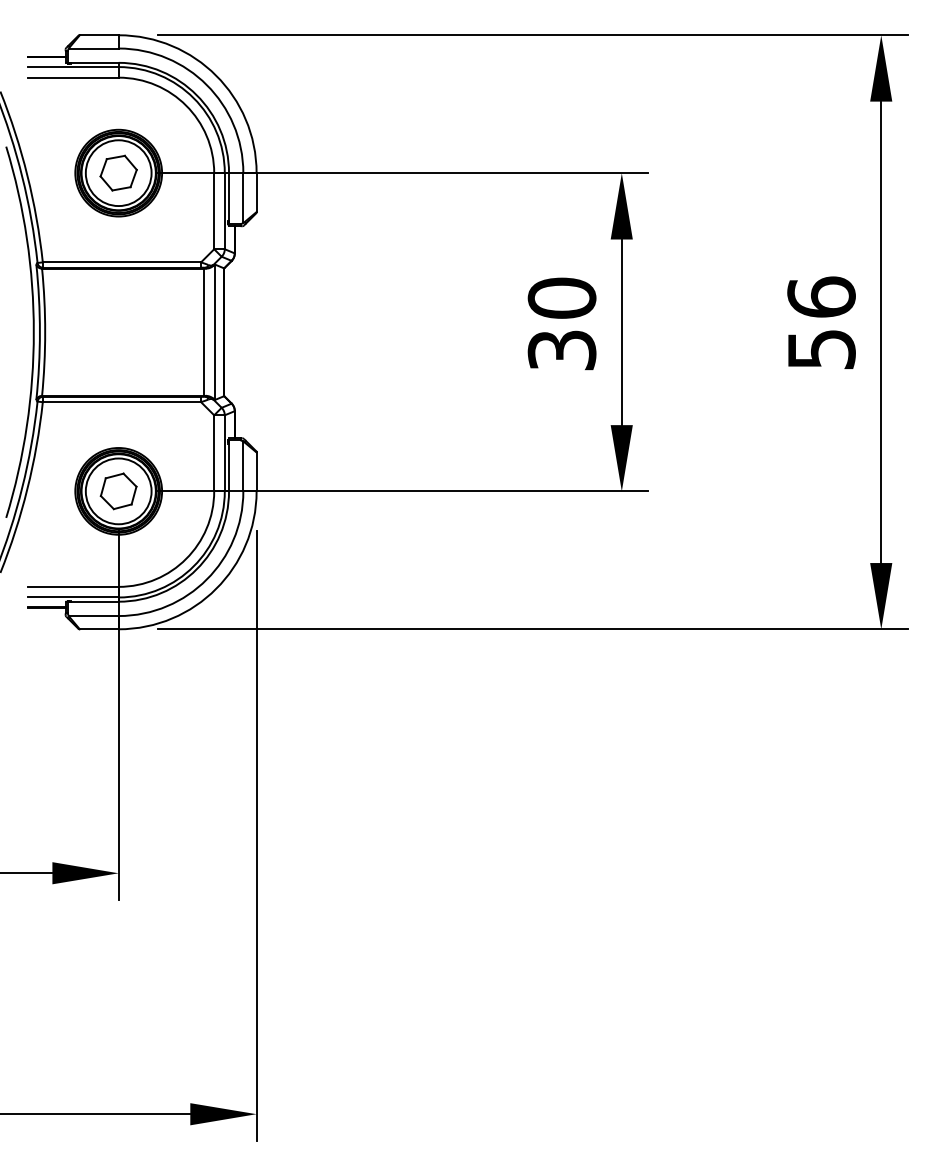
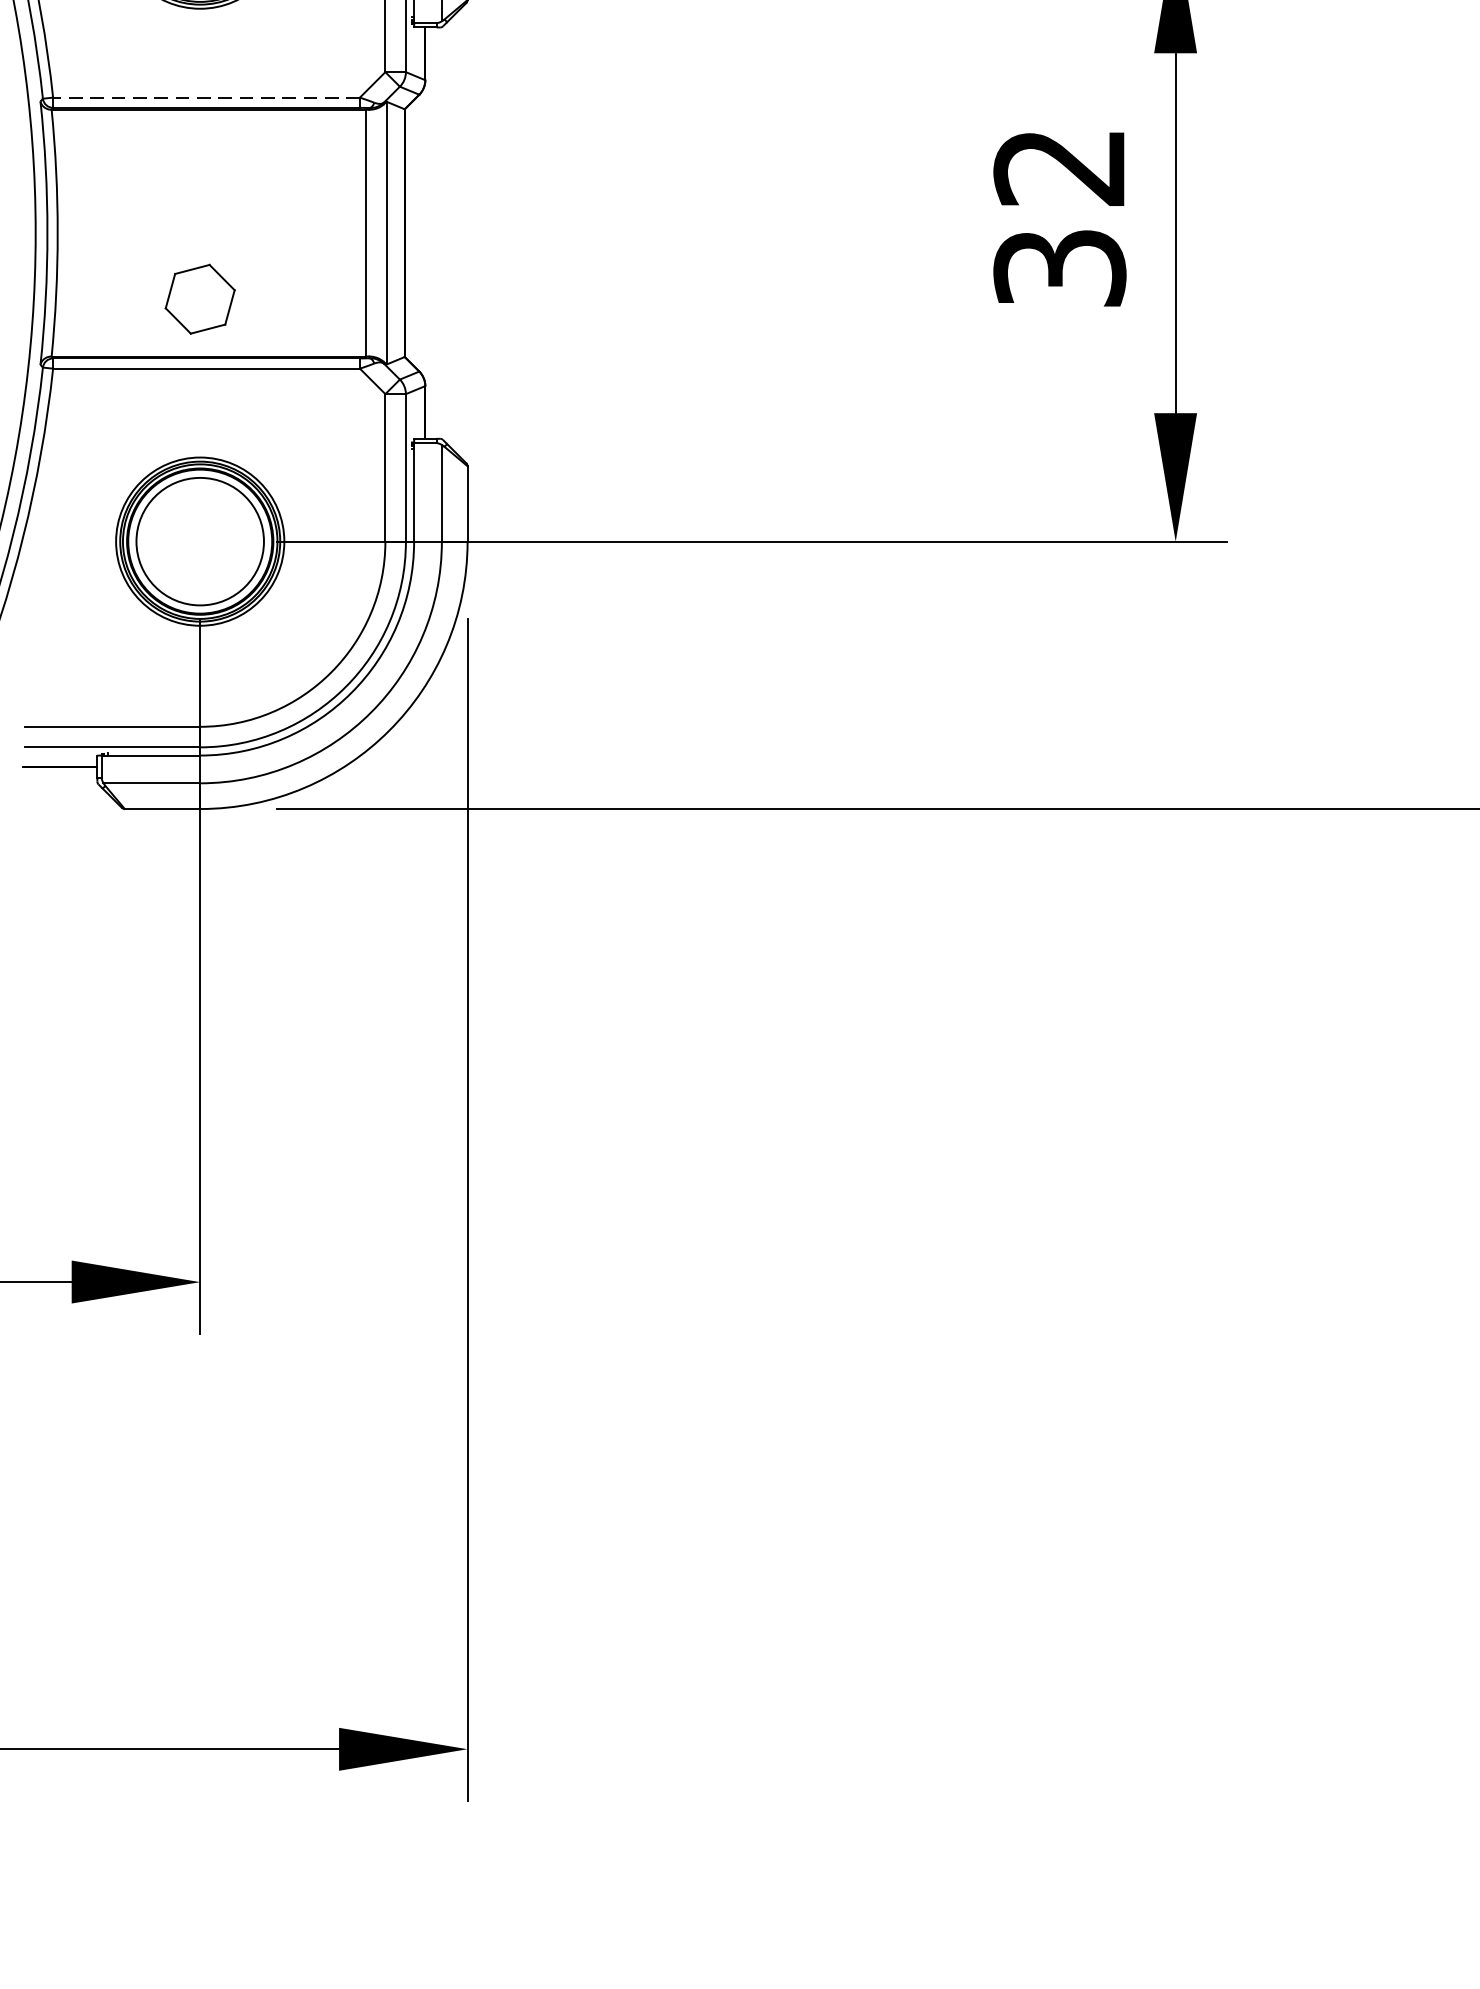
line: (121, 262) -> (205, 97), solid -> dashed
text: (561, 297) -> (1058, 165), 30 -> 32
part: (118, 491) -> (199, 299), moved

